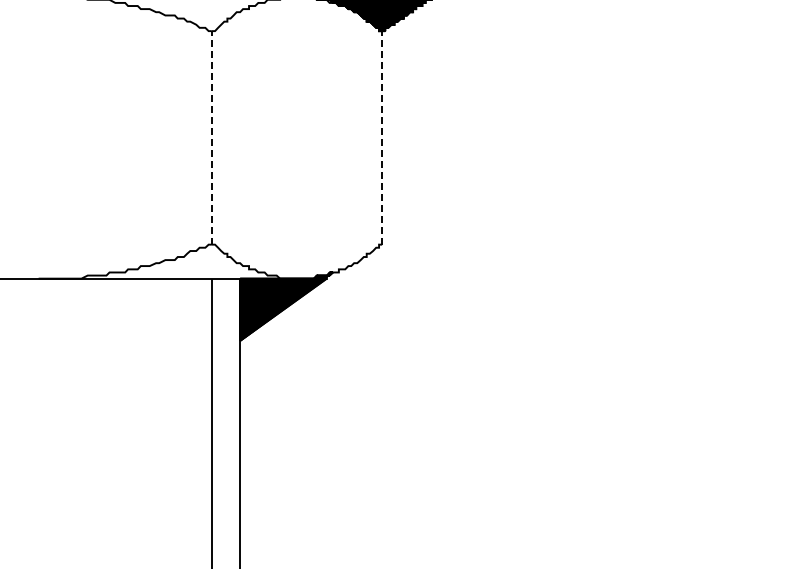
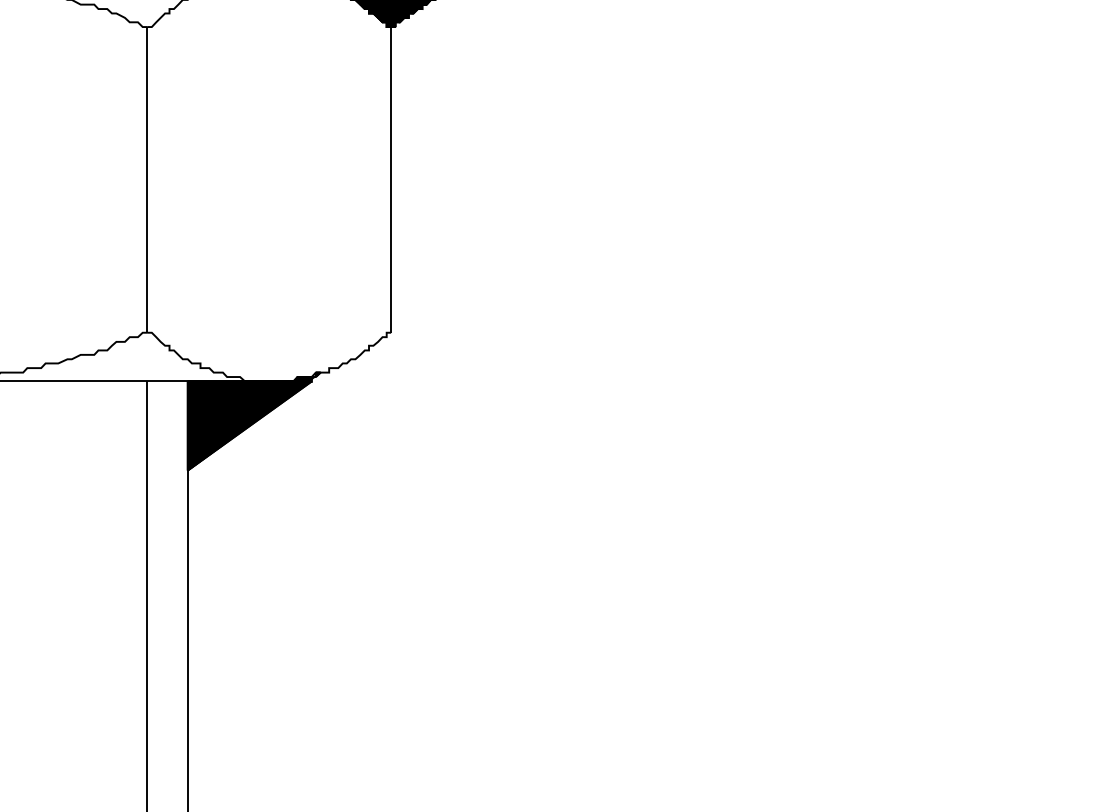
line: (211, 137) -> (146, 179), dashed -> solid
line: (382, 137) -> (391, 179), dashed -> solid

